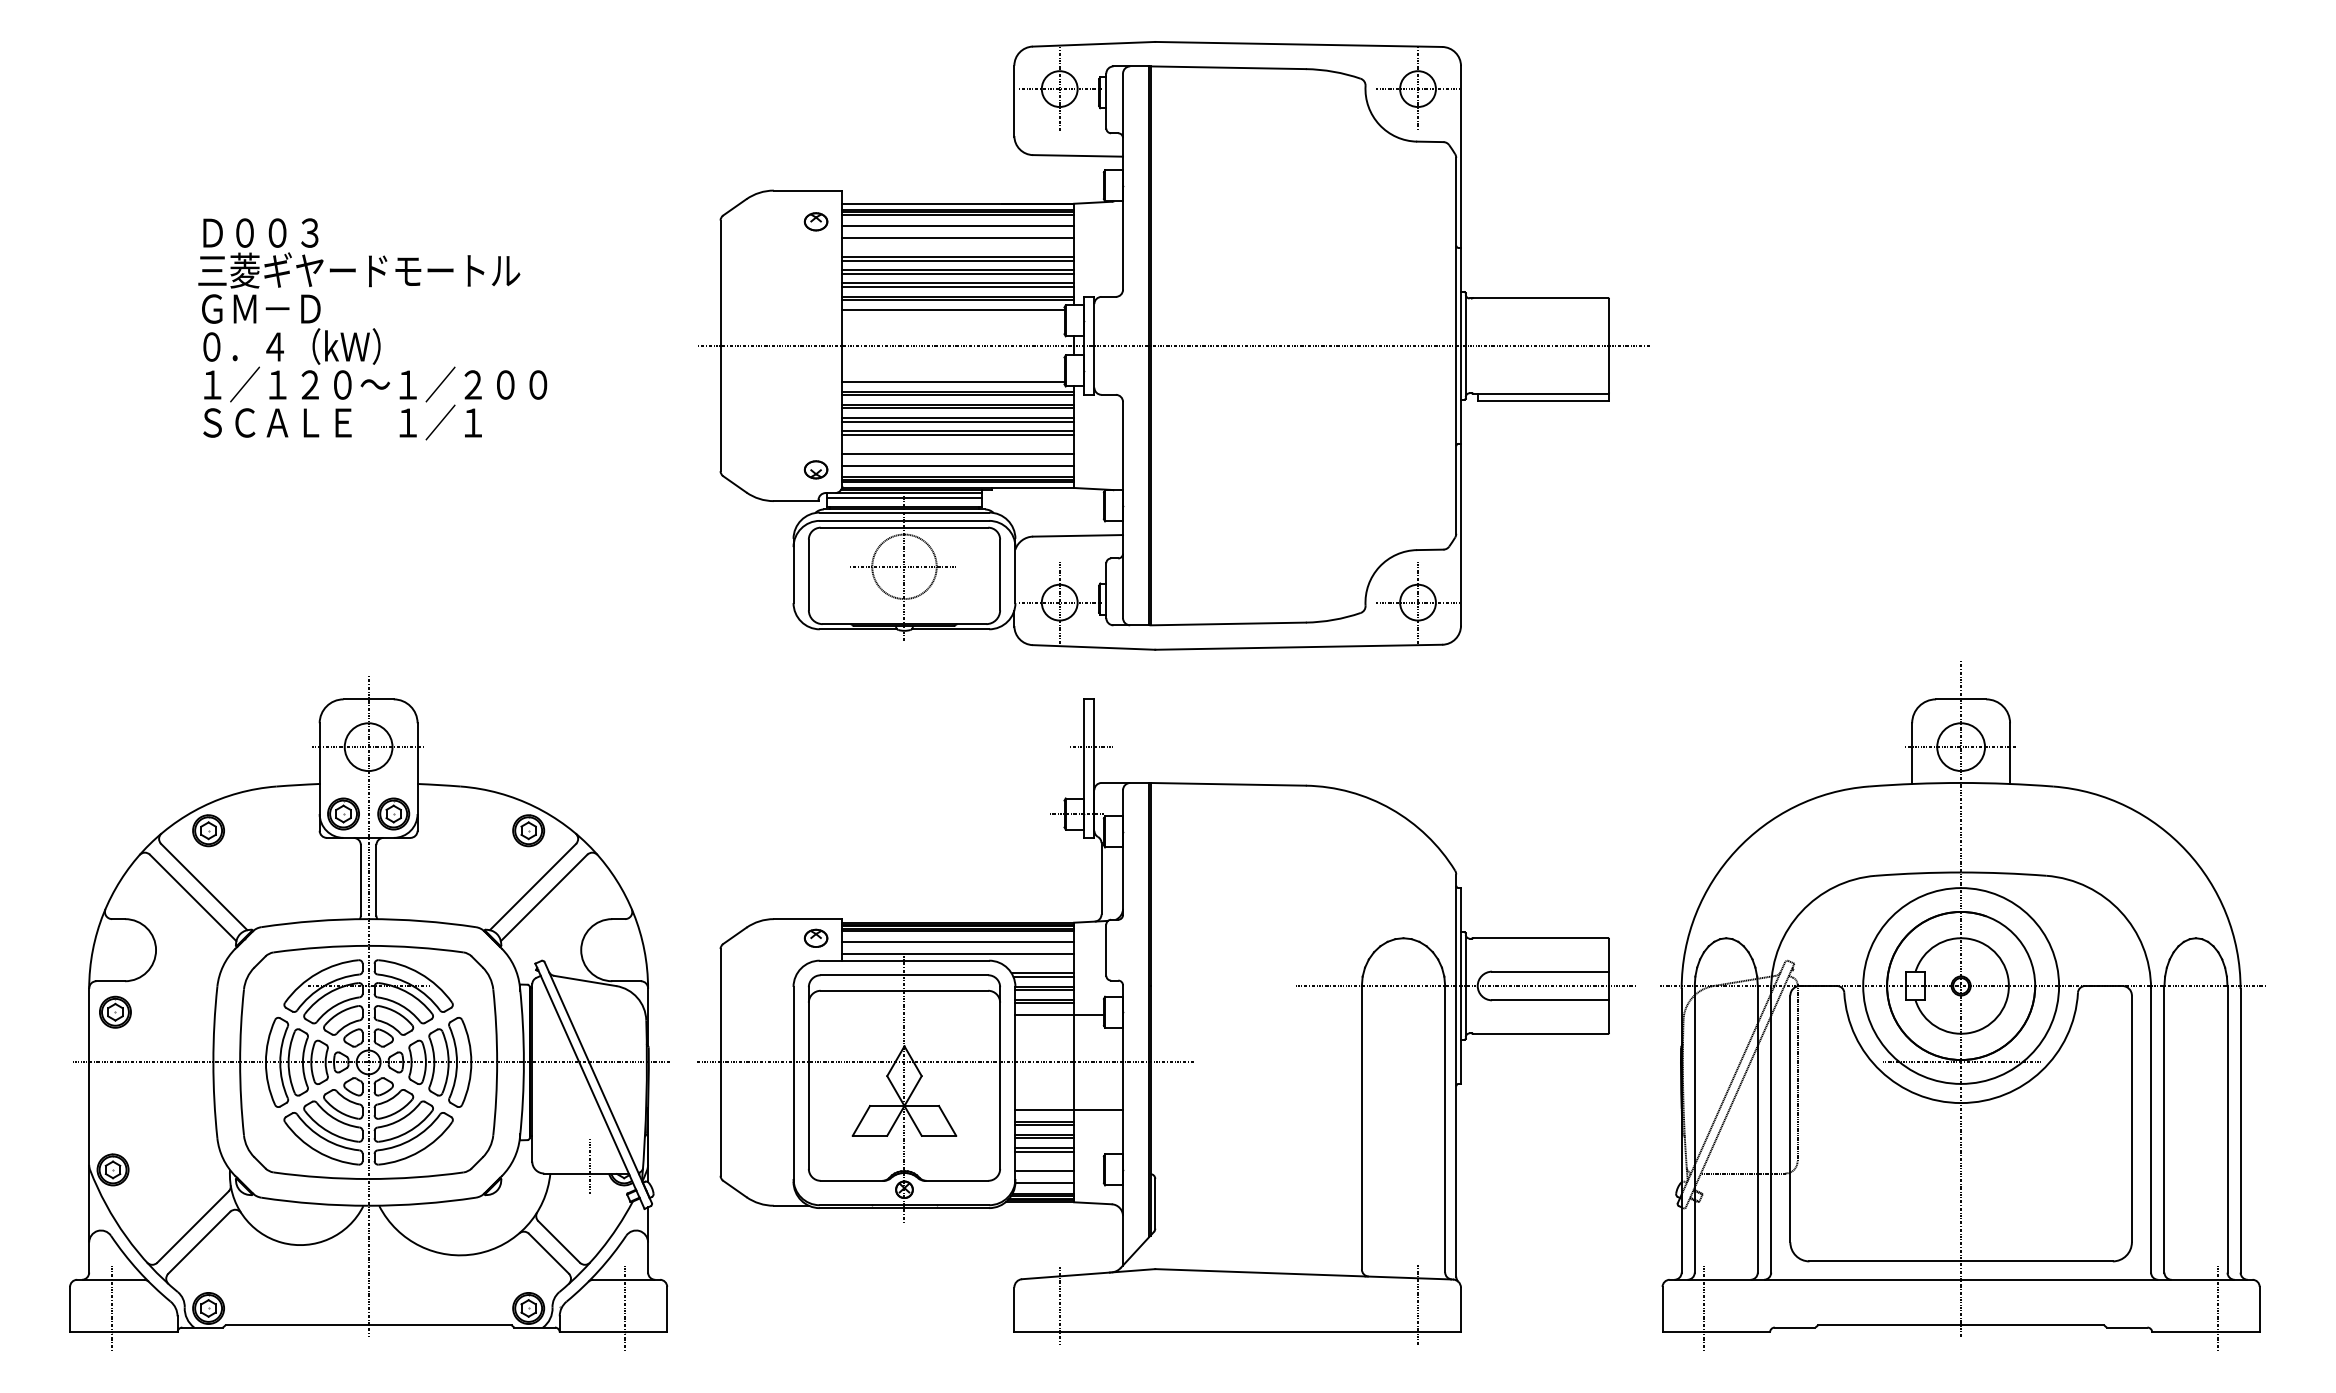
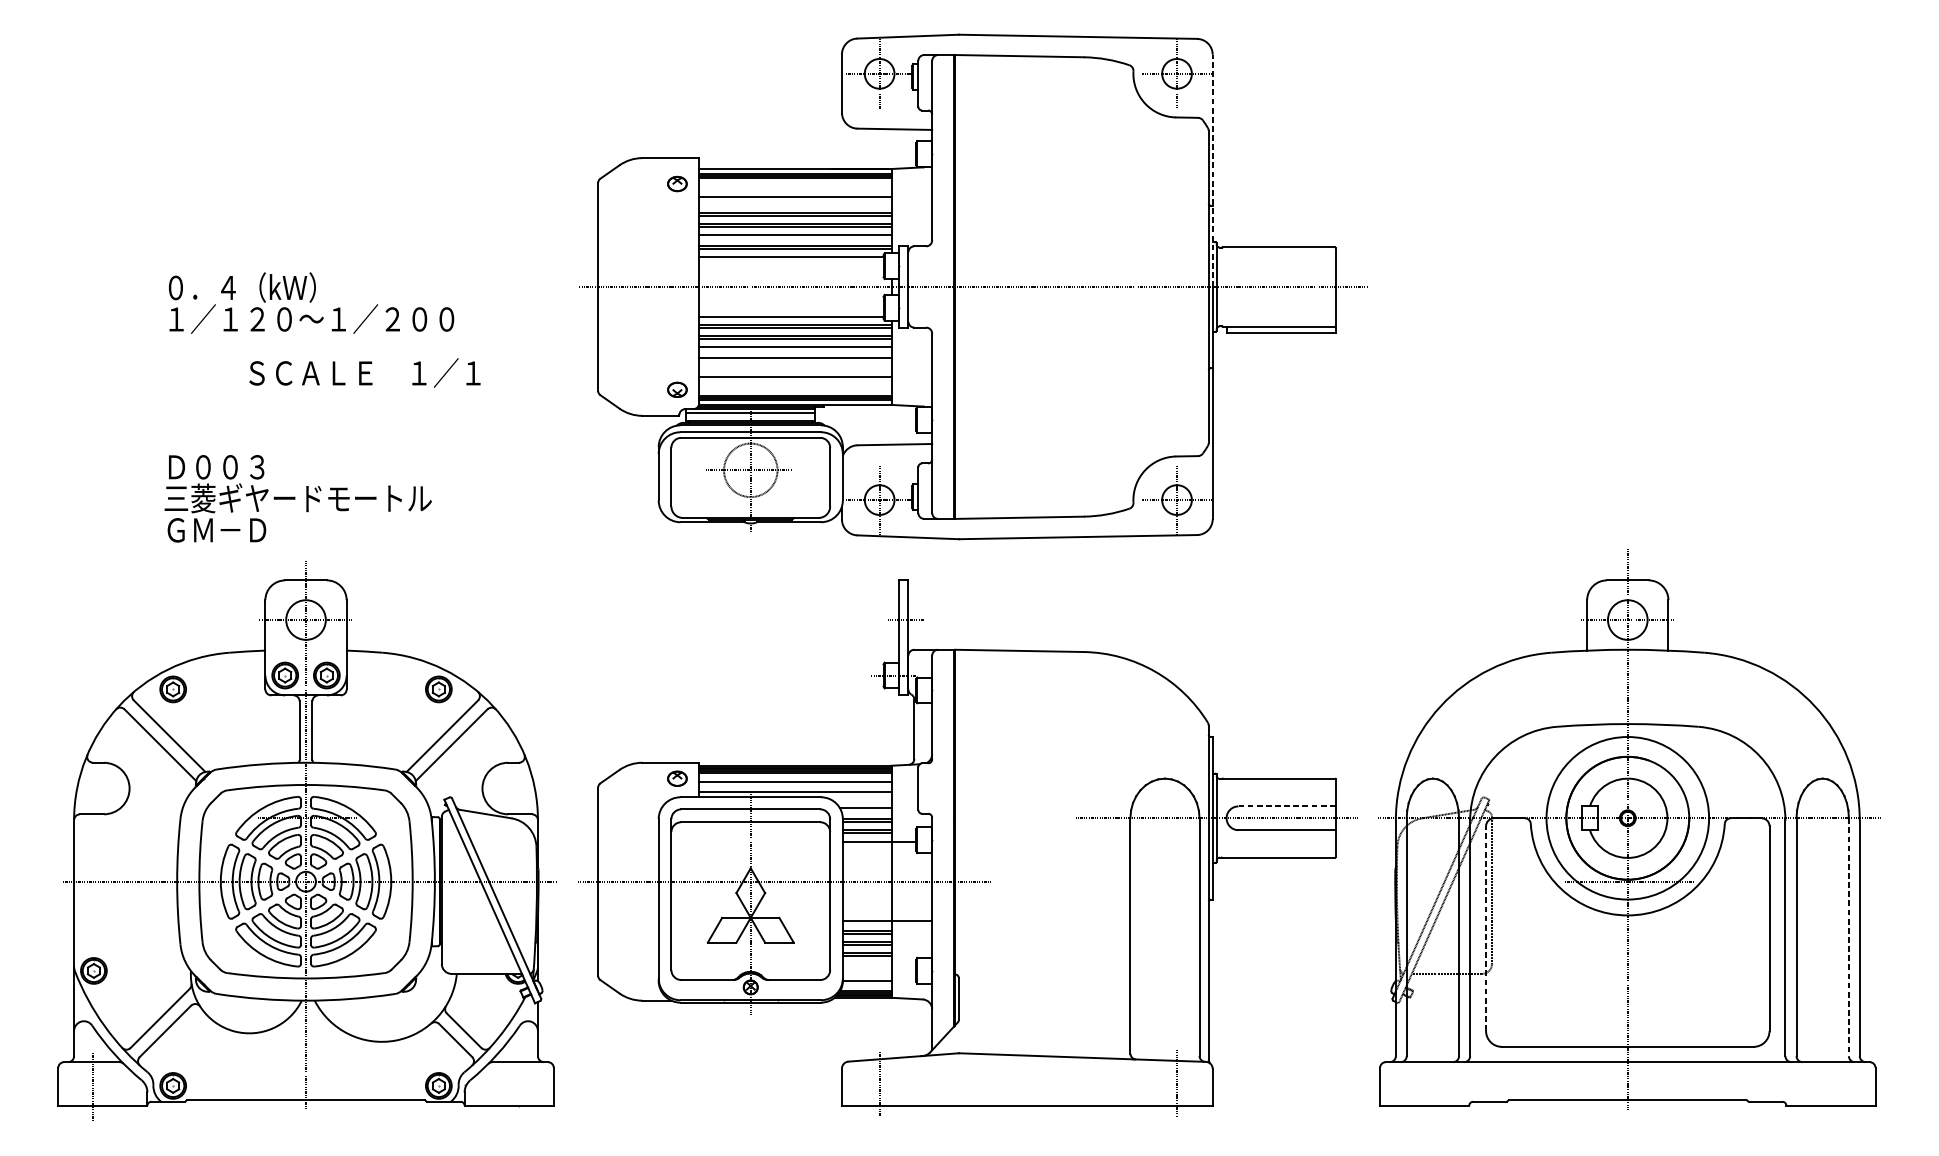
line: (1461, 205) -> (1213, 170), solid -> dashed
line: (958, 225) -> (795, 187), removed
text: (359, 270) -> (298, 498), moved
line: (958, 286) -> (795, 237), removed
line: (958, 421) -> (795, 349), removed
text: (342, 422) -> (364, 372), moved
line: (958, 435) -> (795, 361), removed
line: (958, 466) -> (795, 387), removed
line: (1550, 971) -> (1286, 806), solid -> dashed
line: (1043, 977) -> (866, 811), removed
part: (115, 1011) -> (95, 839), removed
line: (1790, 1118) -> (1486, 928), solid -> dashed
line: (2227, 1129) -> (1848, 937), solid -> dashed
line: (589, 1166) -> (489, 968), removed
line: (1044, 1170) -> (866, 971), removed
line: (625, 1308) -> (519, 1085), removed
line: (1704, 1308) -> (1414, 1085), removed
line: (2217, 1308) -> (1840, 1085), removed

